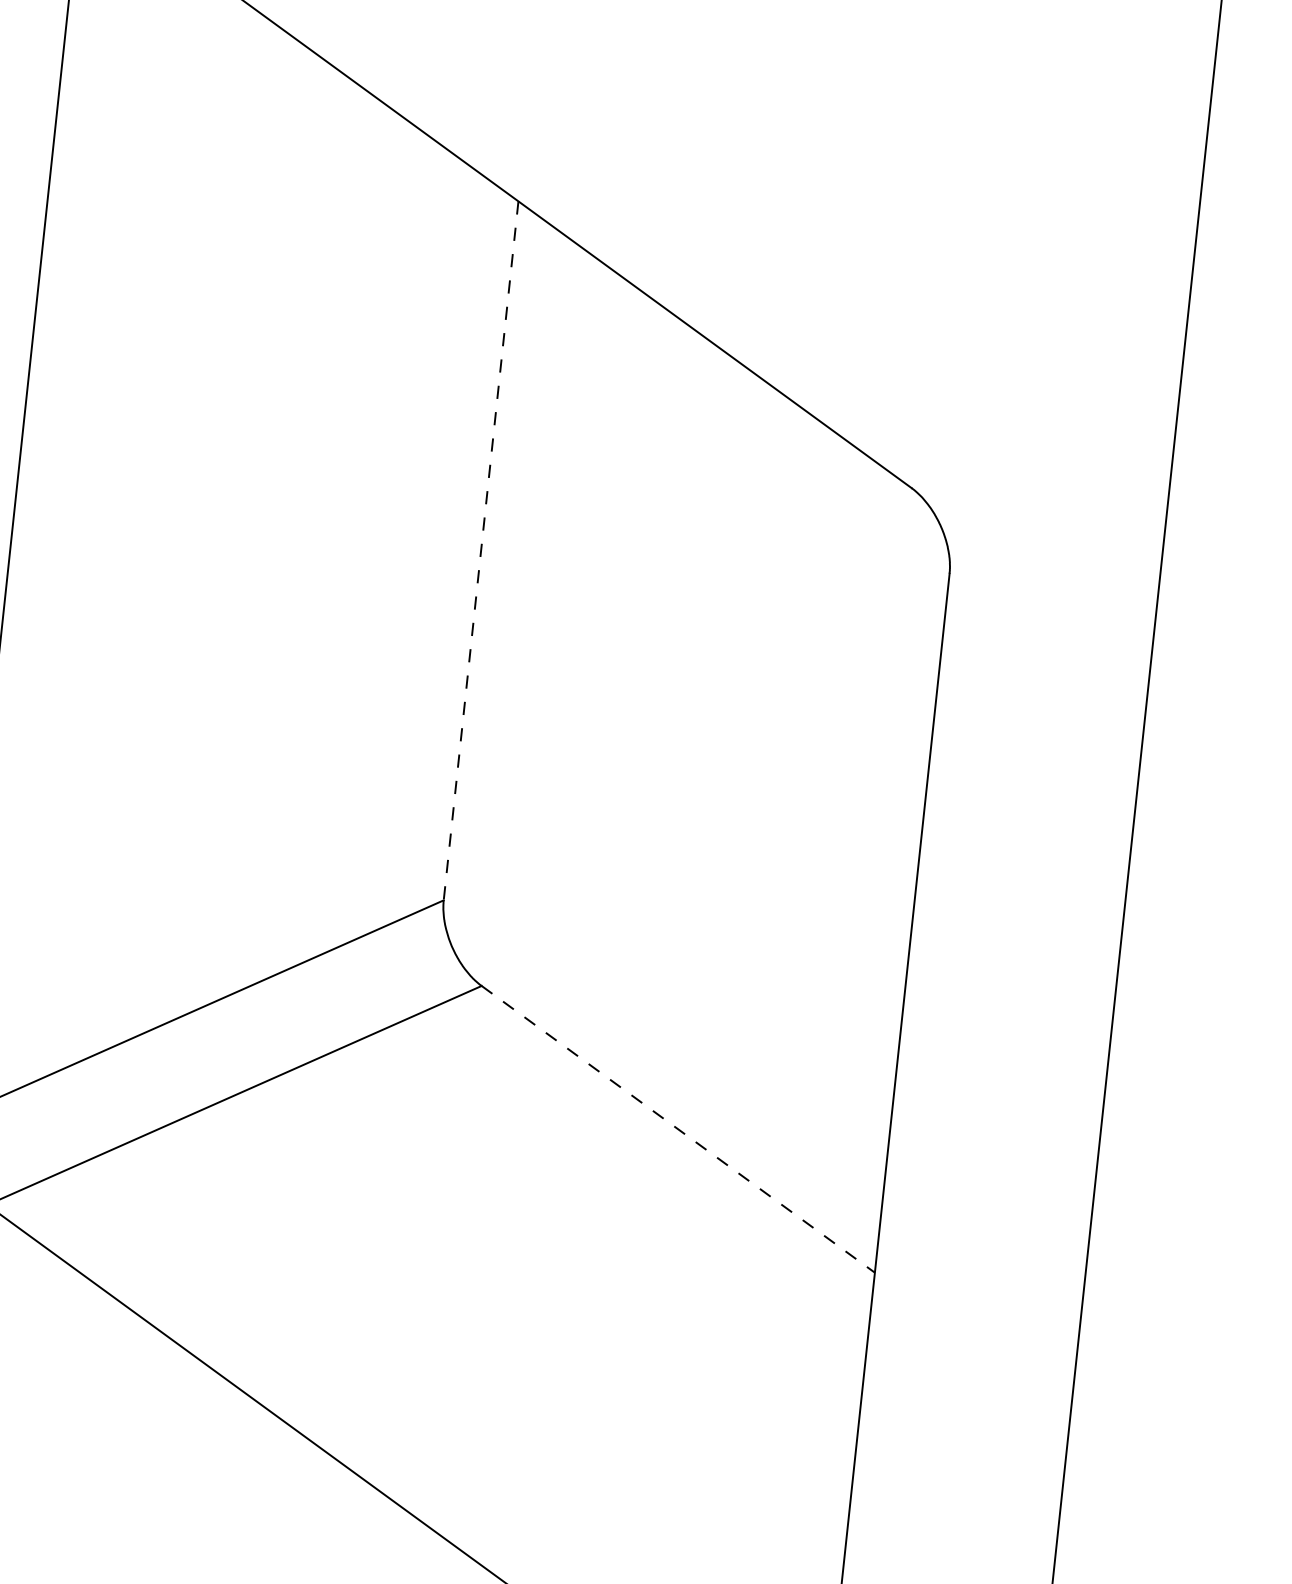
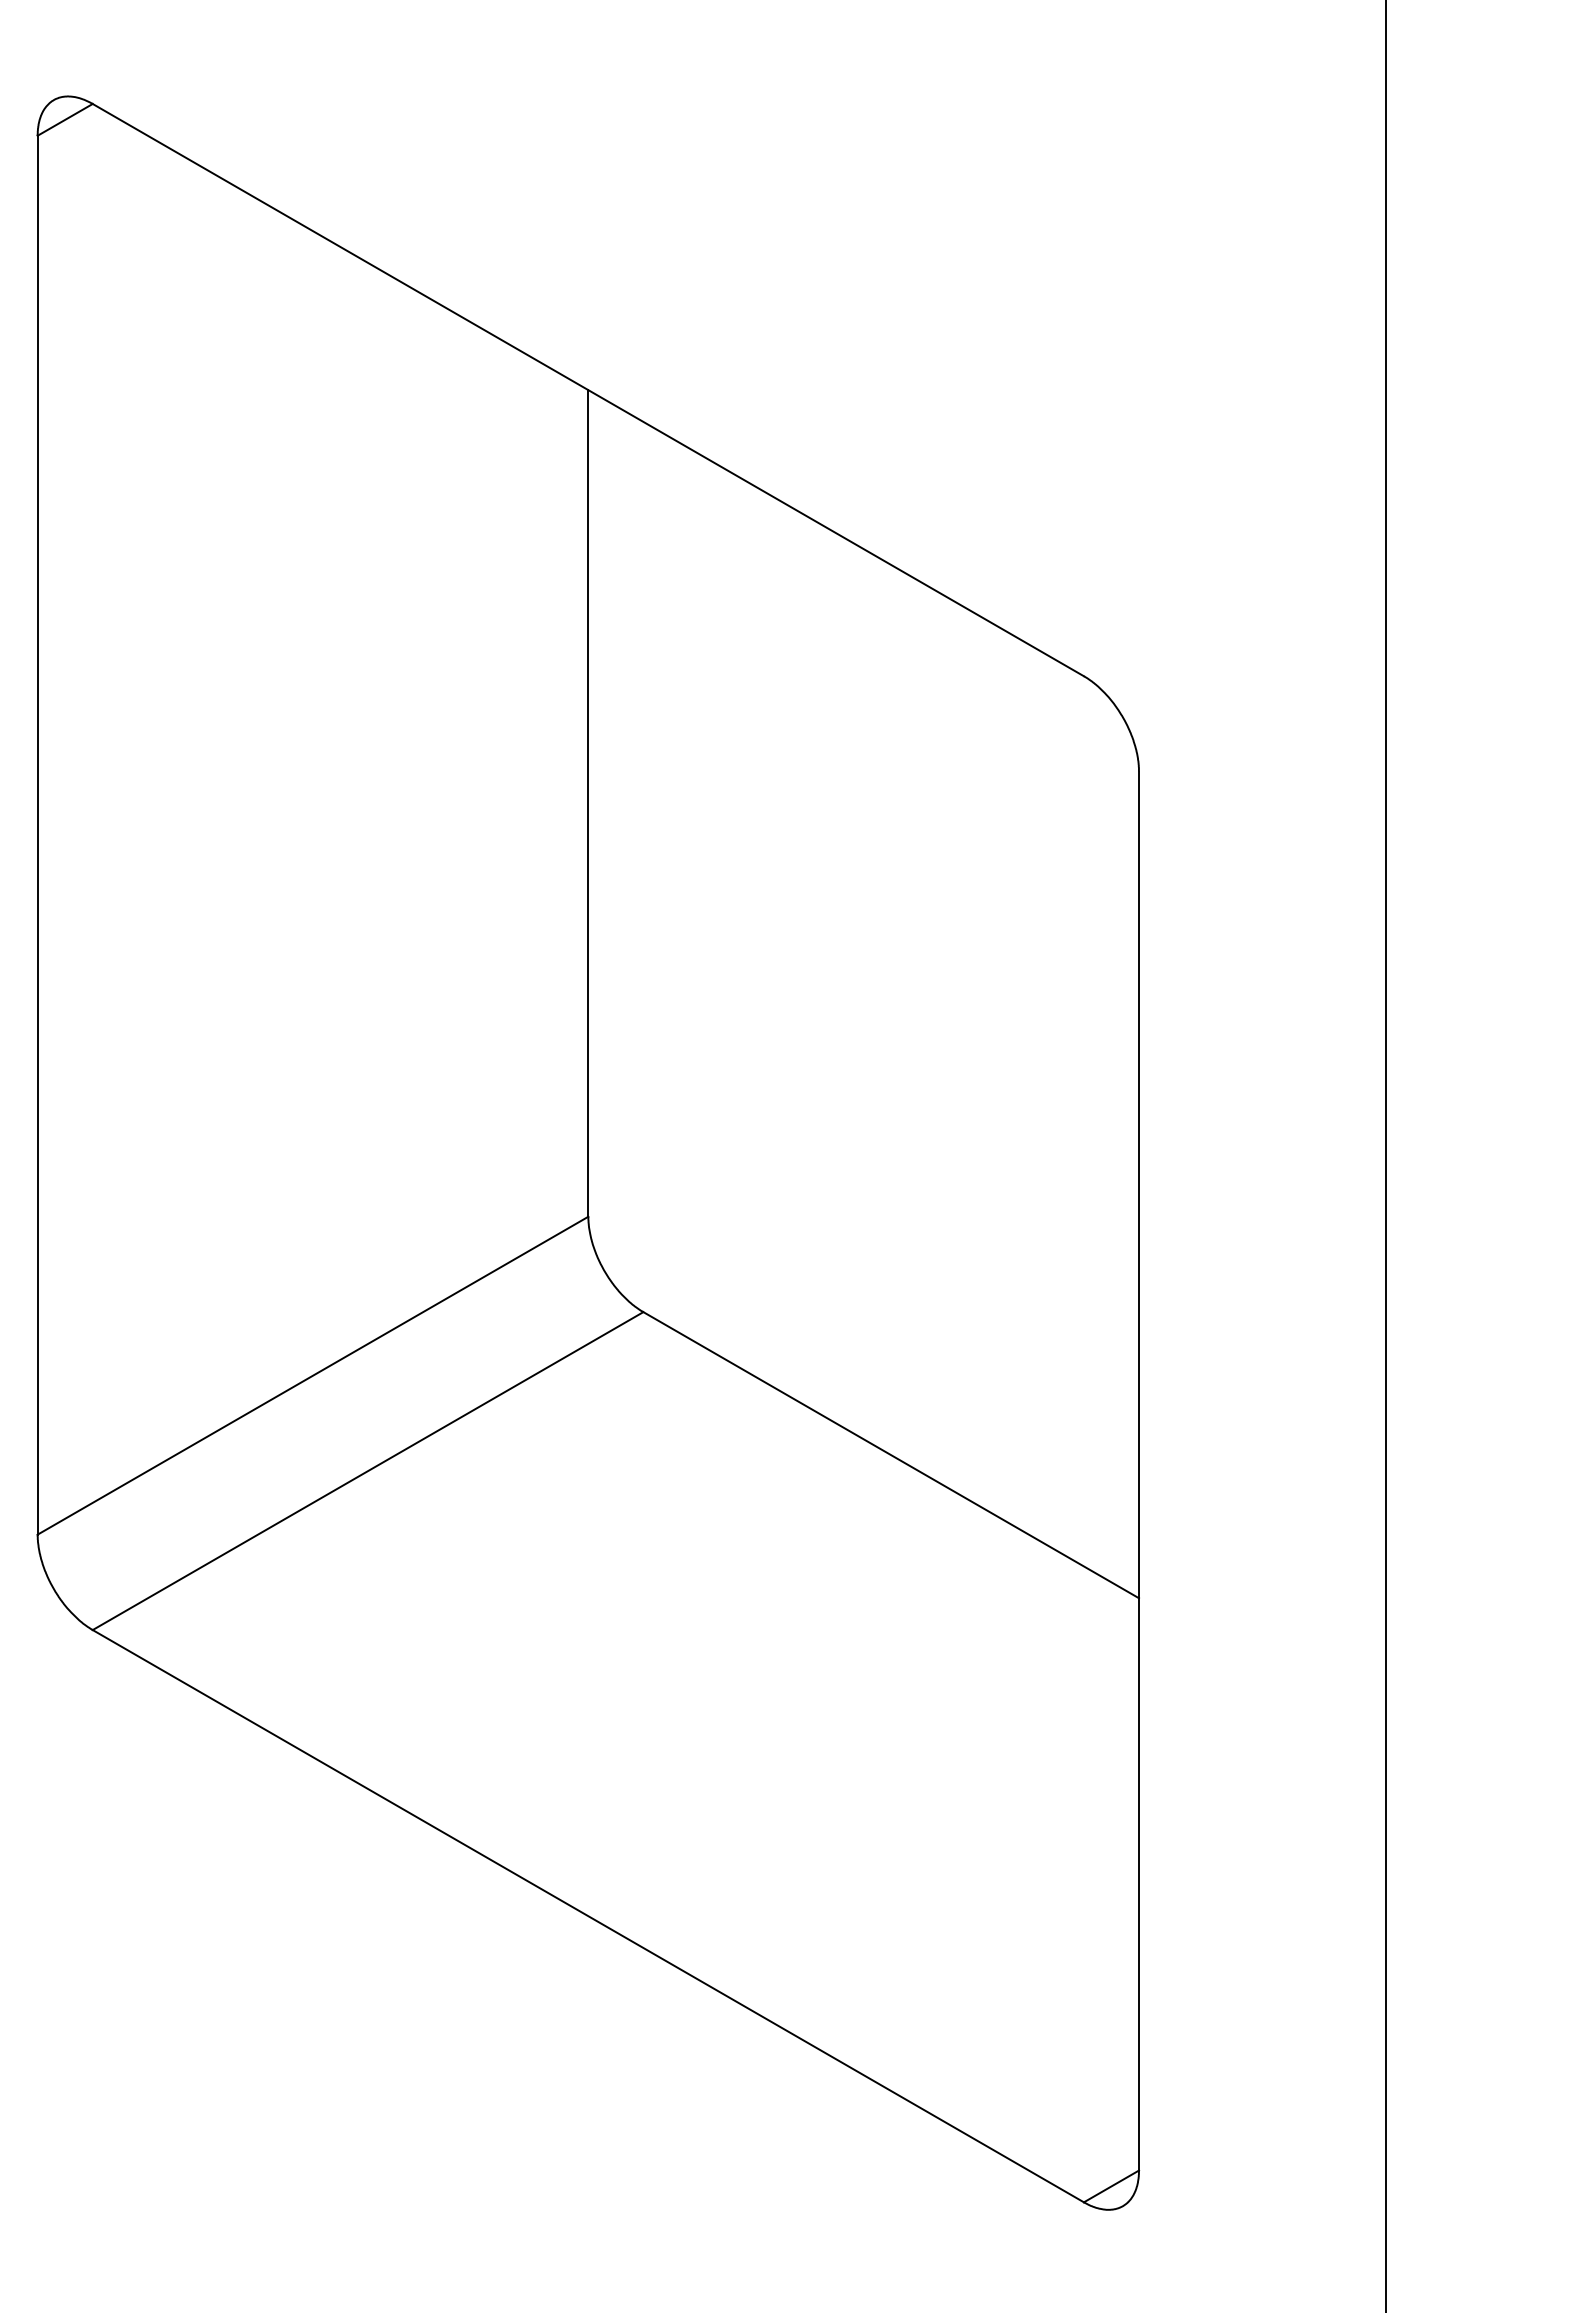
line: (481, 550) -> (588, 803), dashed -> solid
line: (678, 1129) -> (891, 1455), dashed -> solid

